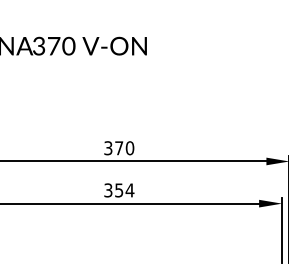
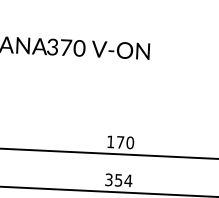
text: (108, 148) -> (110, 142), 370 -> 170

